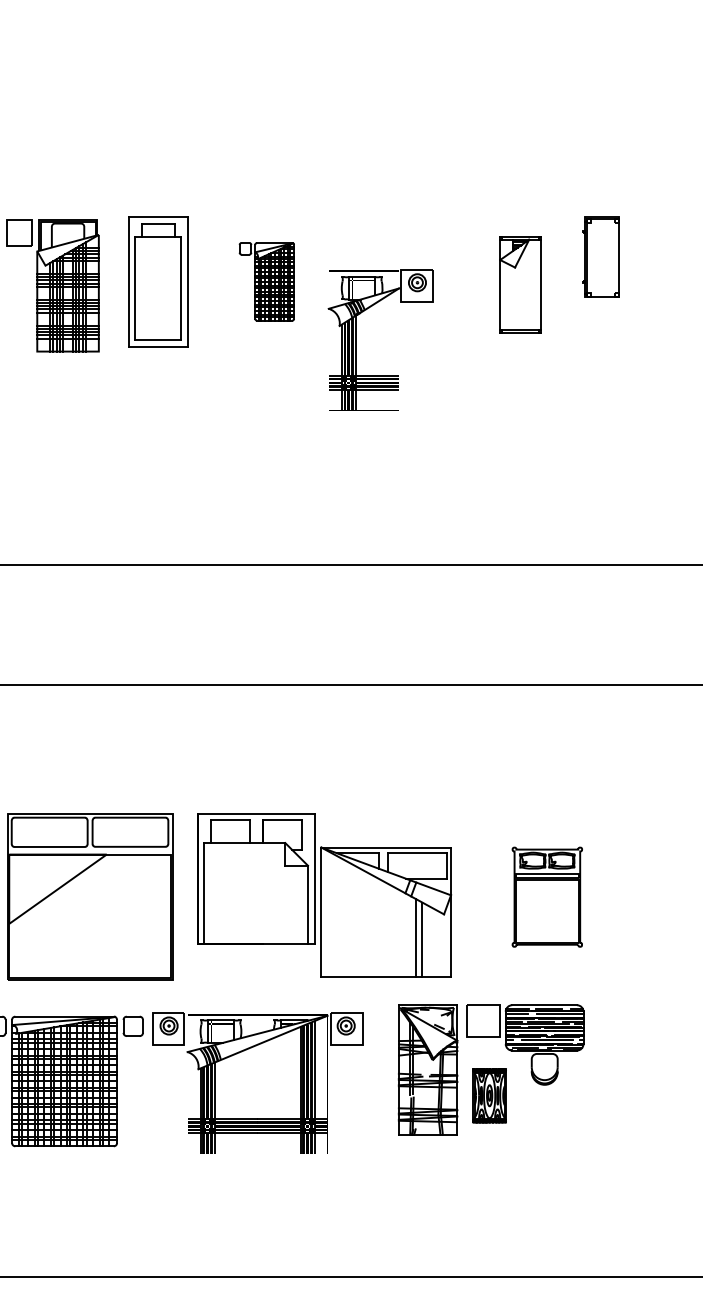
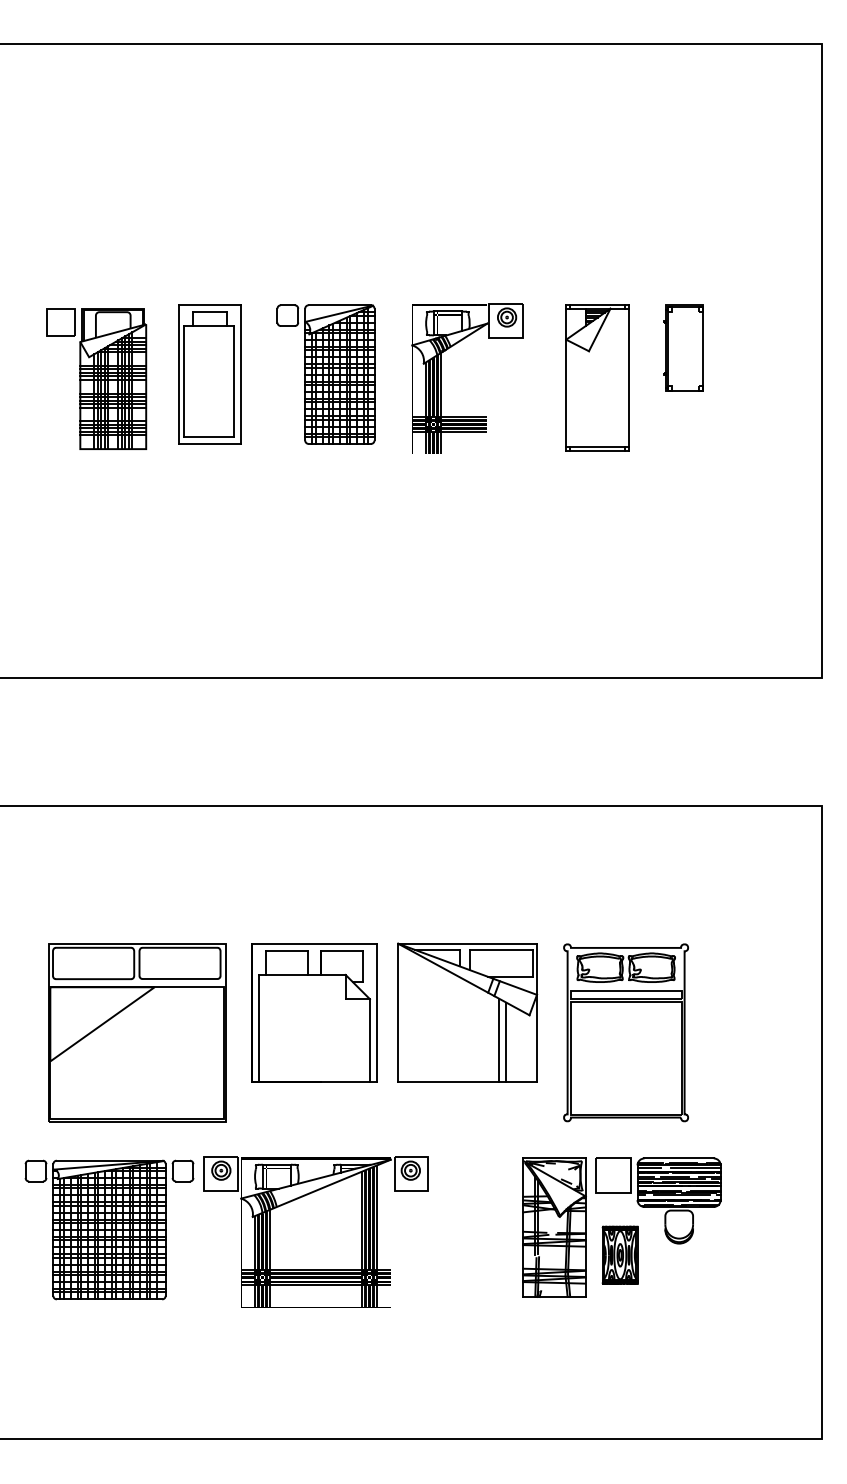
part: (266, 281) -> (325, 374), size x1.67
part: (520, 284) -> (597, 377), size x1.43
part: (356, 339) -> (441, 378), moved
part: (546, 896) -> (625, 1032), size x1.67
part: (386, 911) -> (467, 1012), moved
part: (490, 1069) -> (621, 1227), moved

